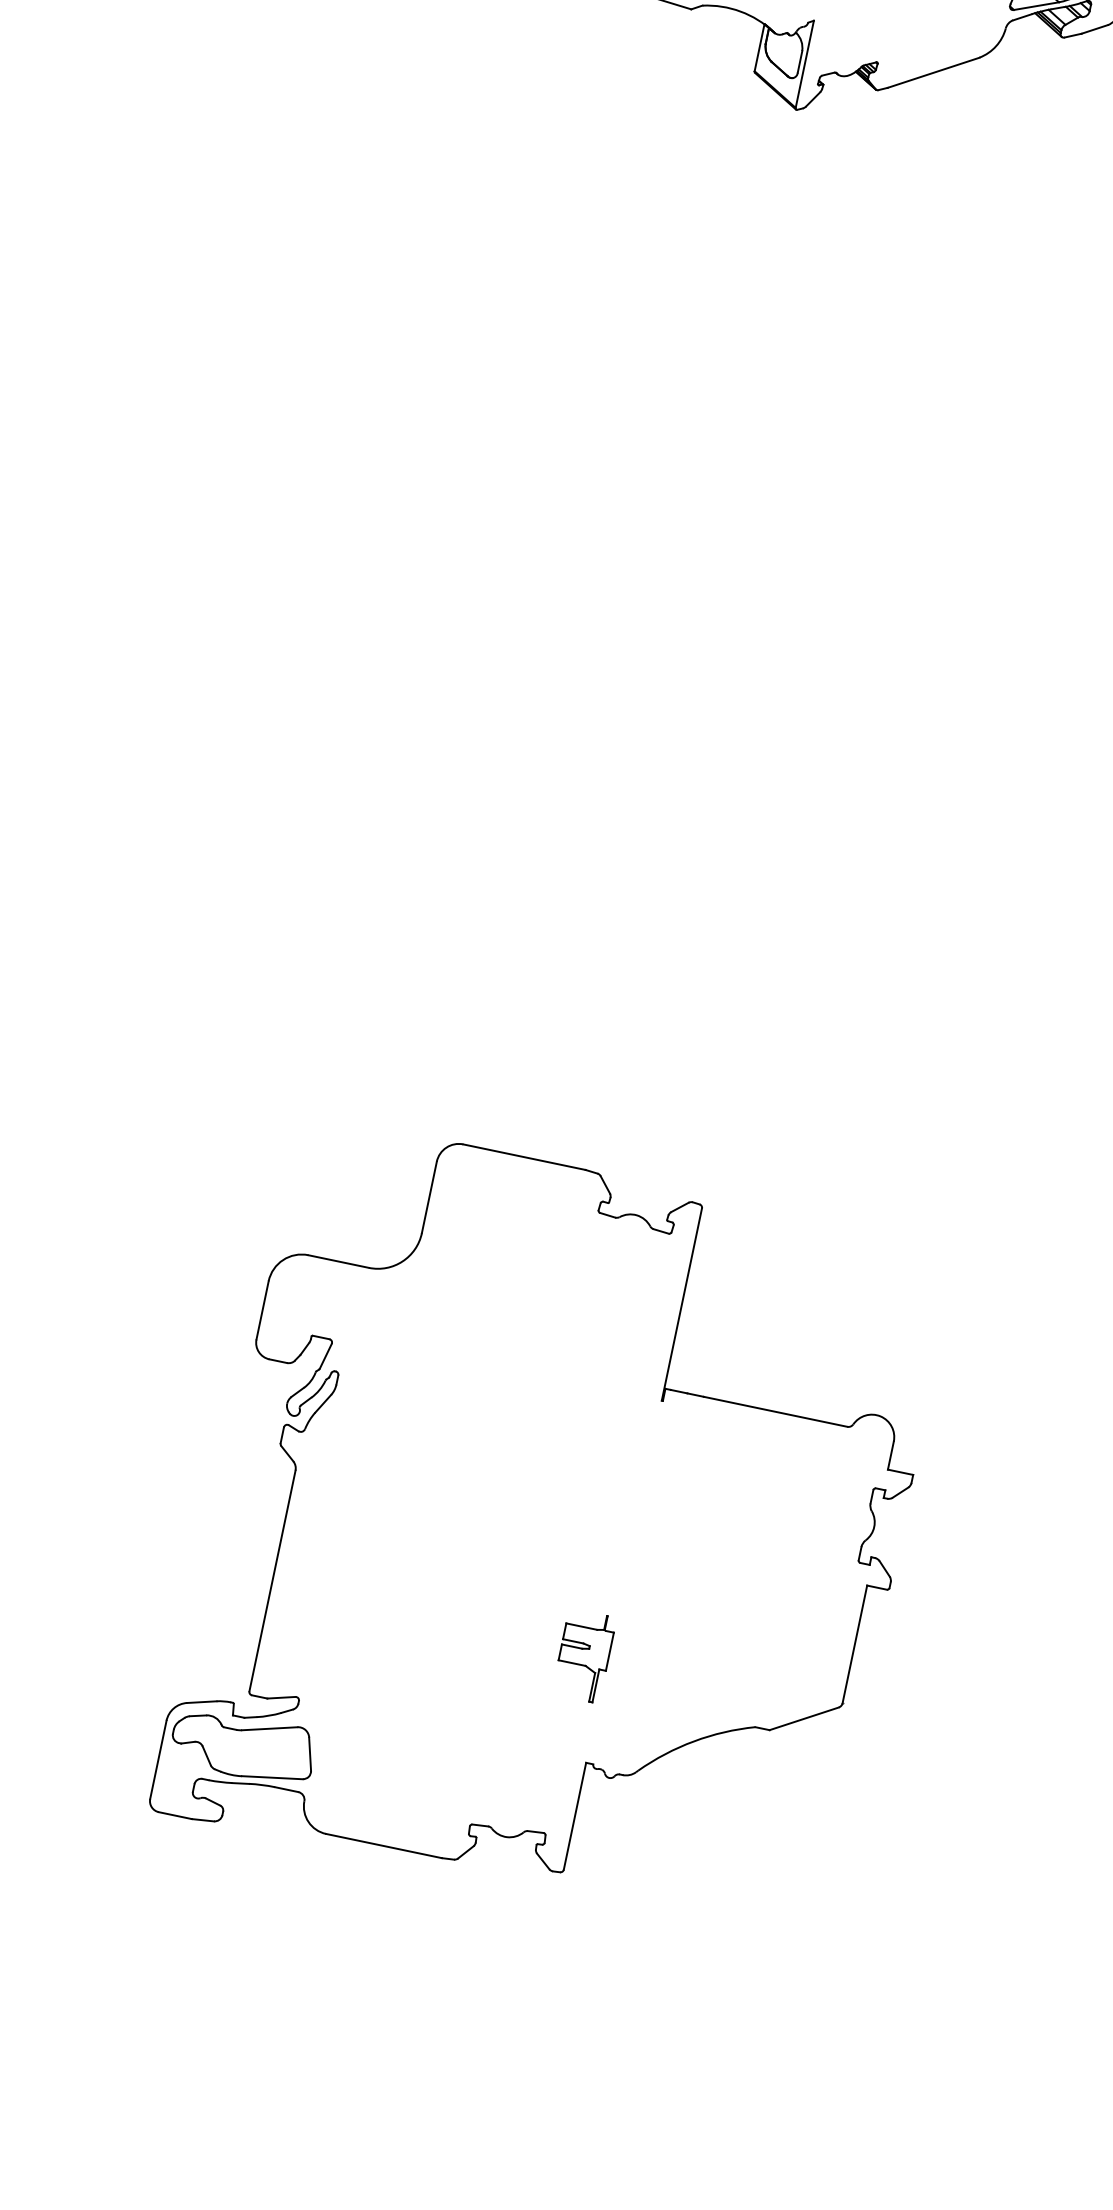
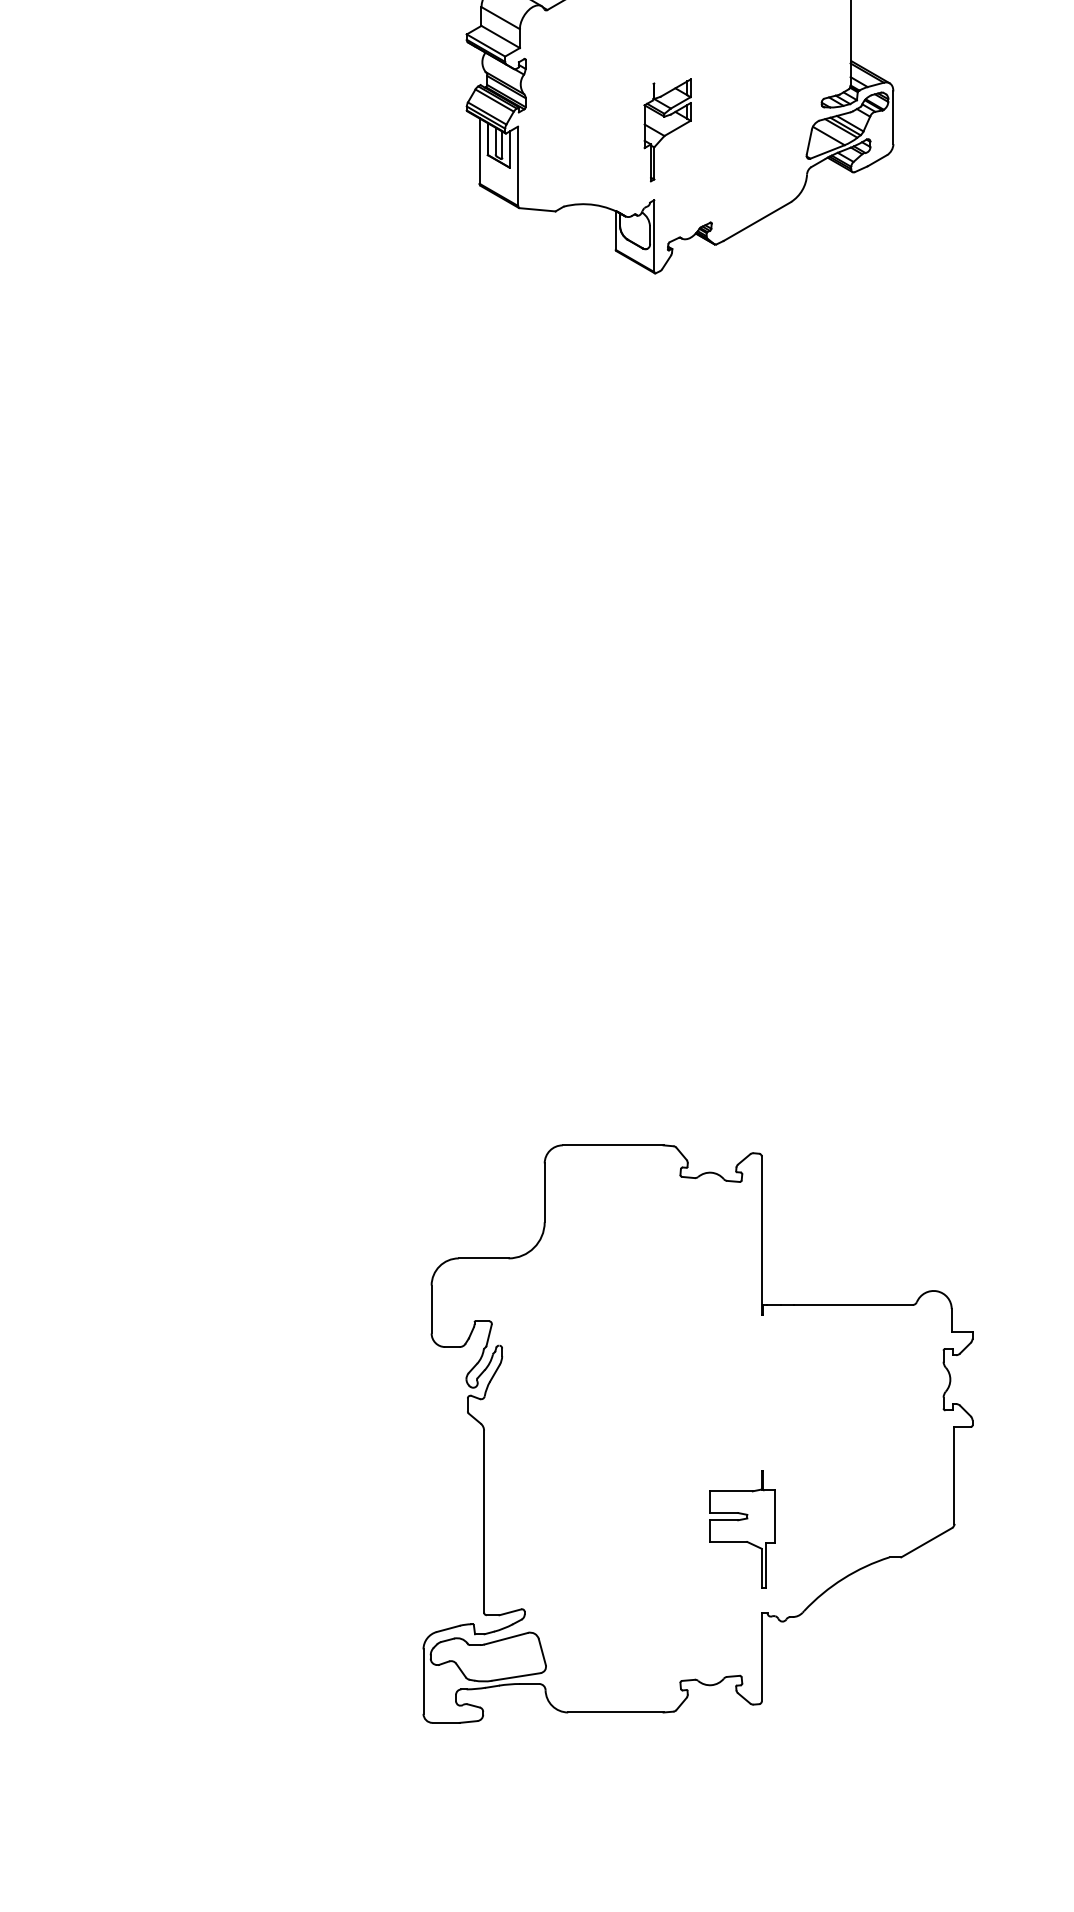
part: (584, 1656) -> (742, 1529), size x1.67

